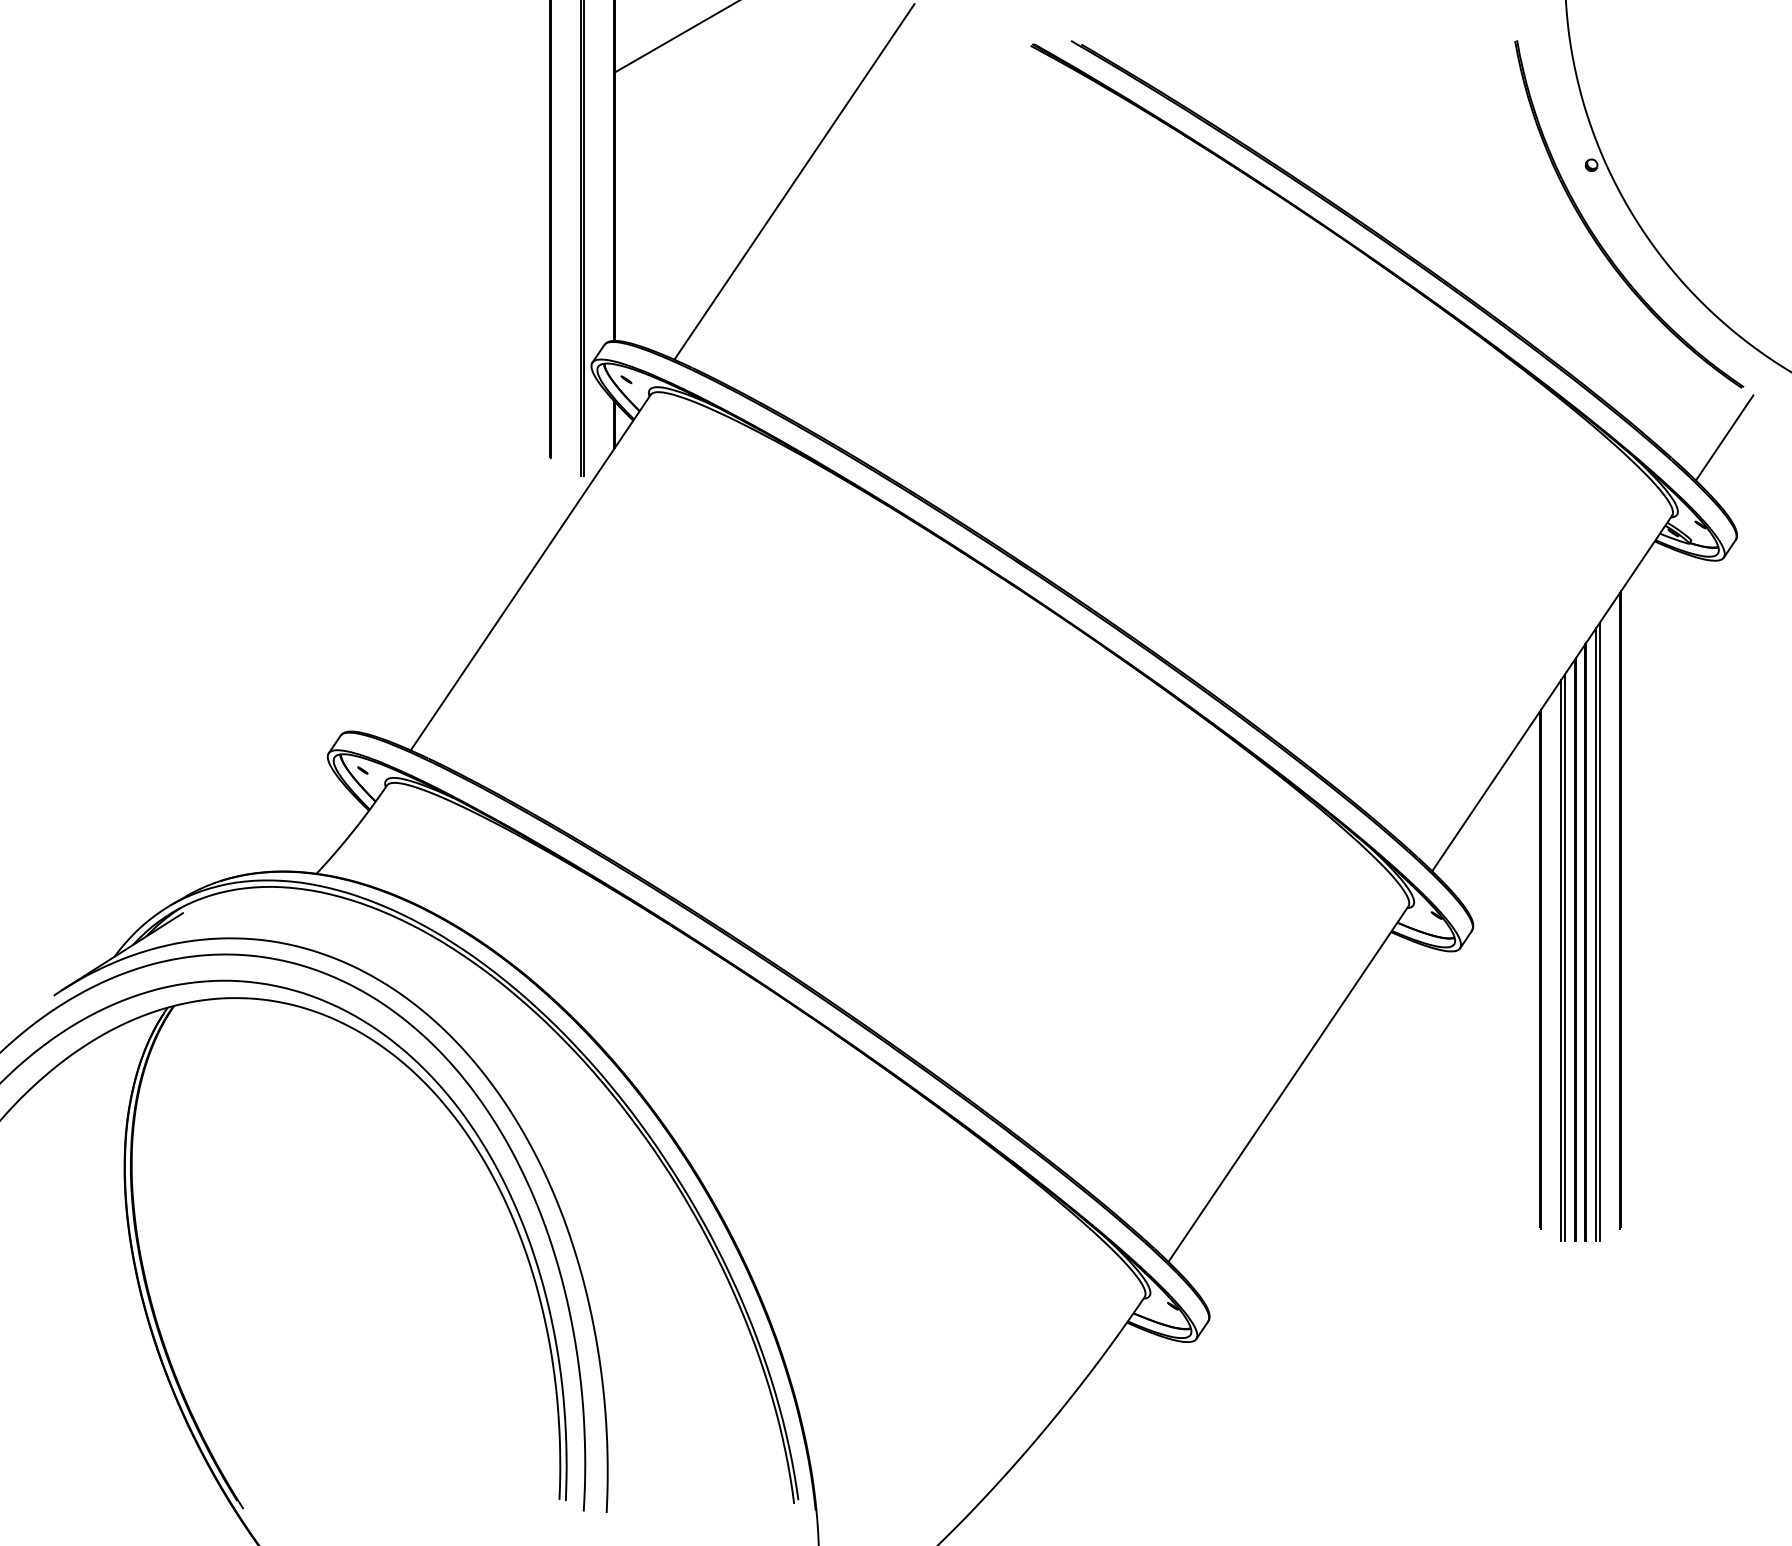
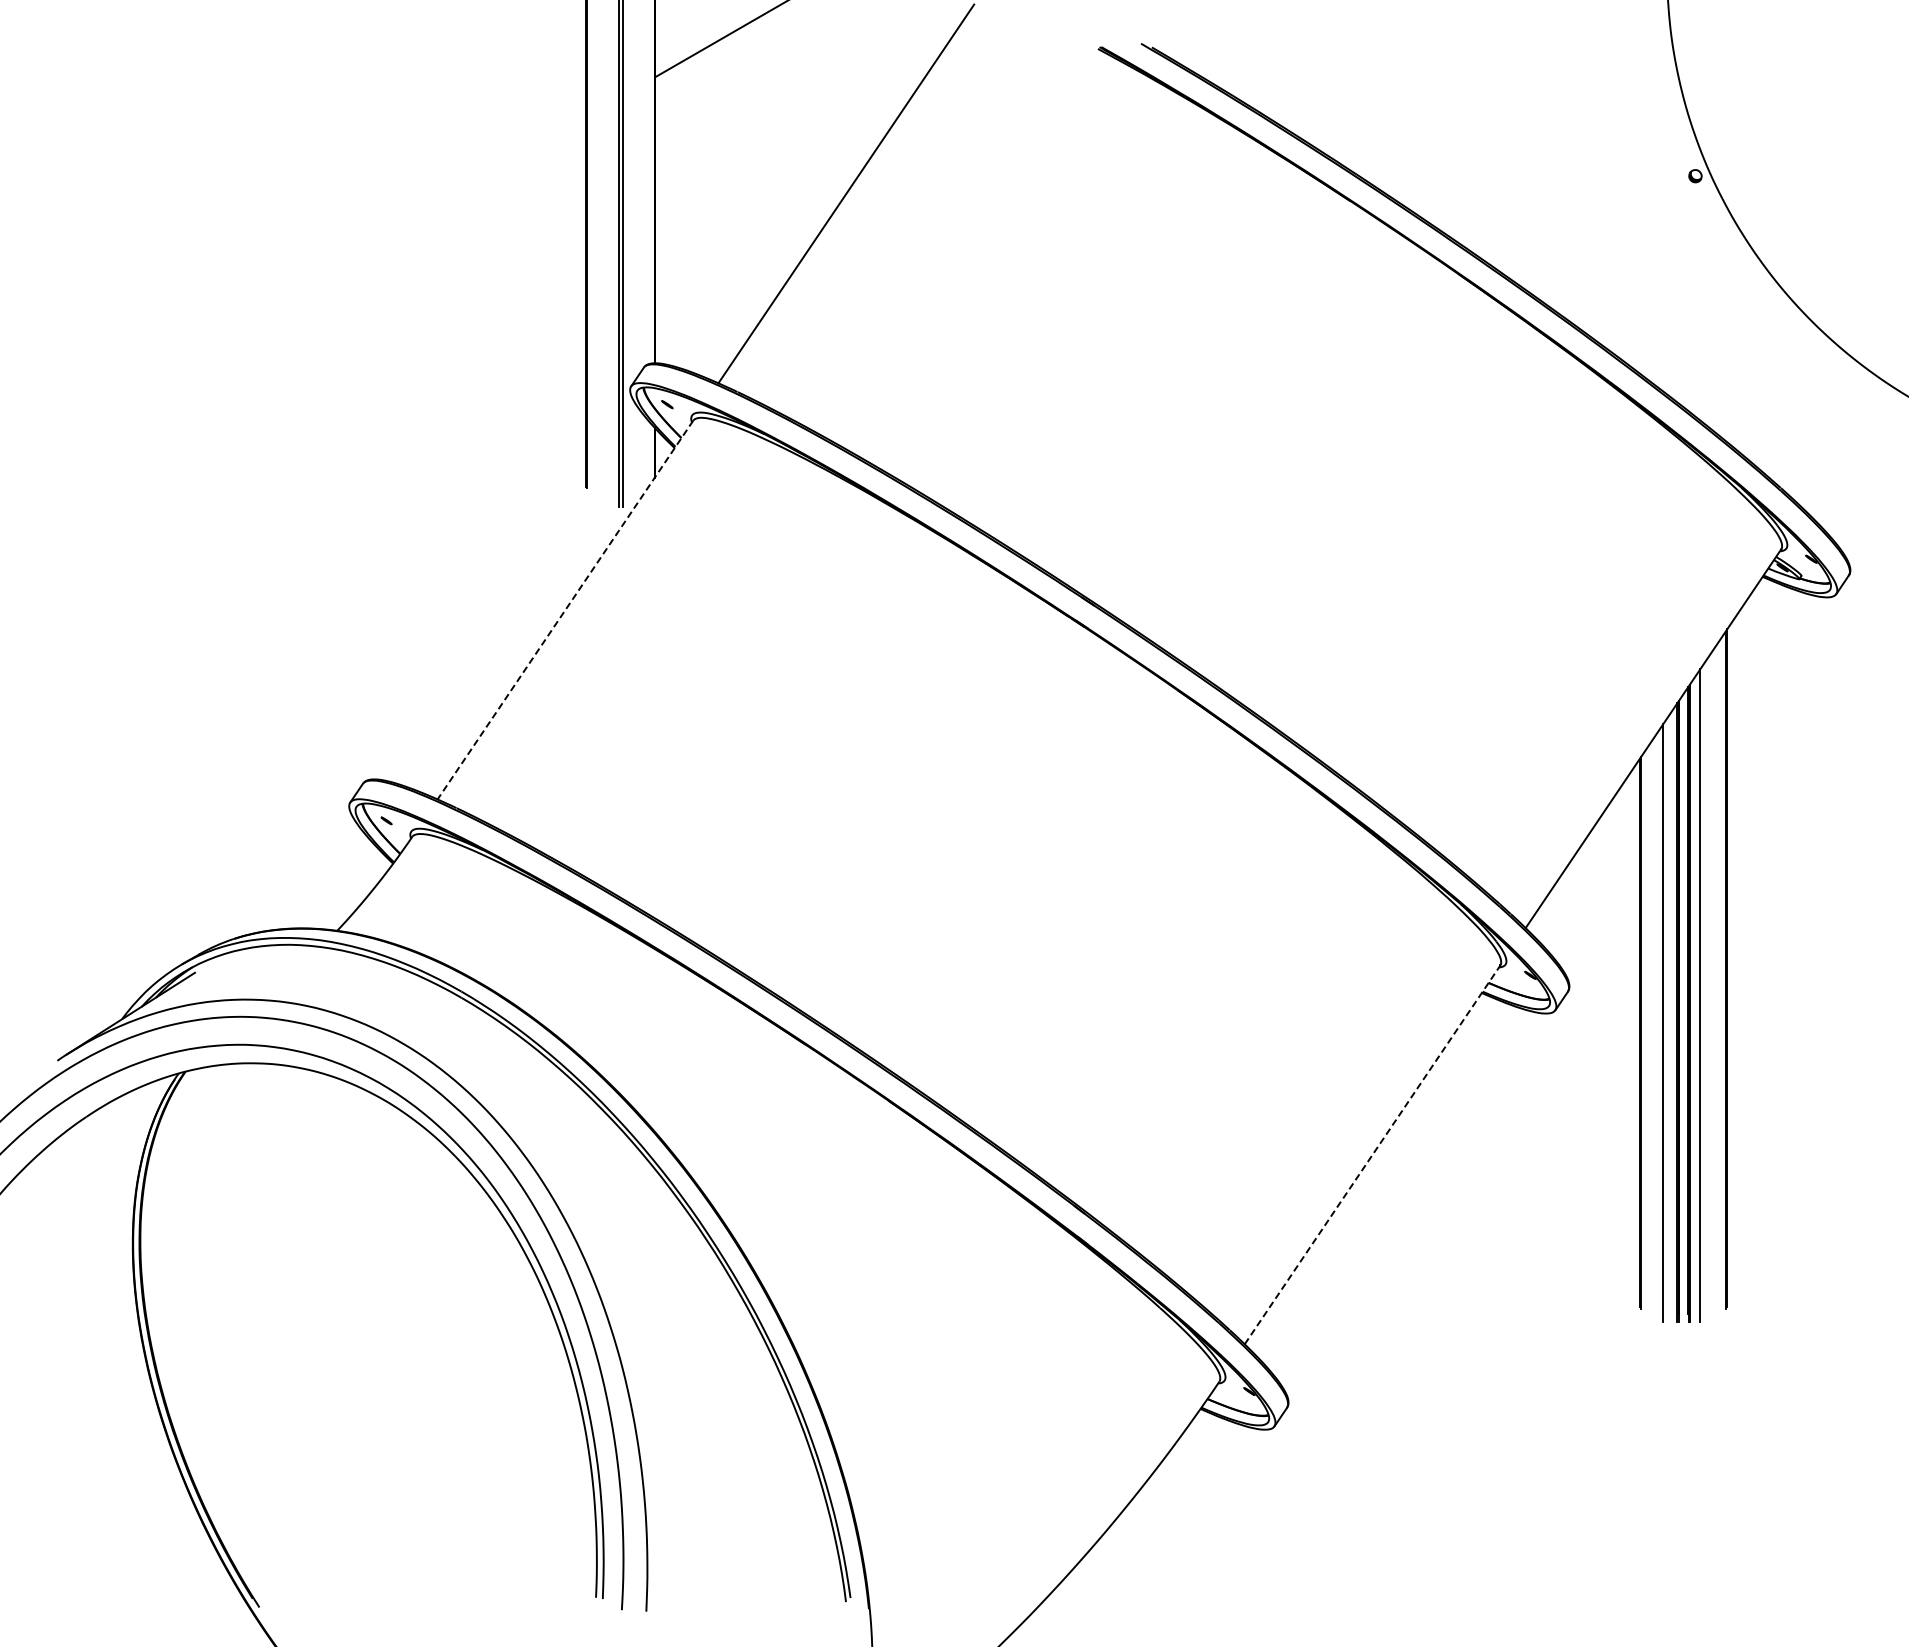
part: (1596, 236) -> (1700, 252), removed
line: (1724, 437) -> (1836, 466), removed
line: (530, 573) -> (565, 610), solid -> dashed
line: (1600, 931) -> (1704, 992), removed
line: (1564, 957) -> (1666, 1020), removed
line: (1288, 1083) -> (1372, 1154), solid -> dashed

